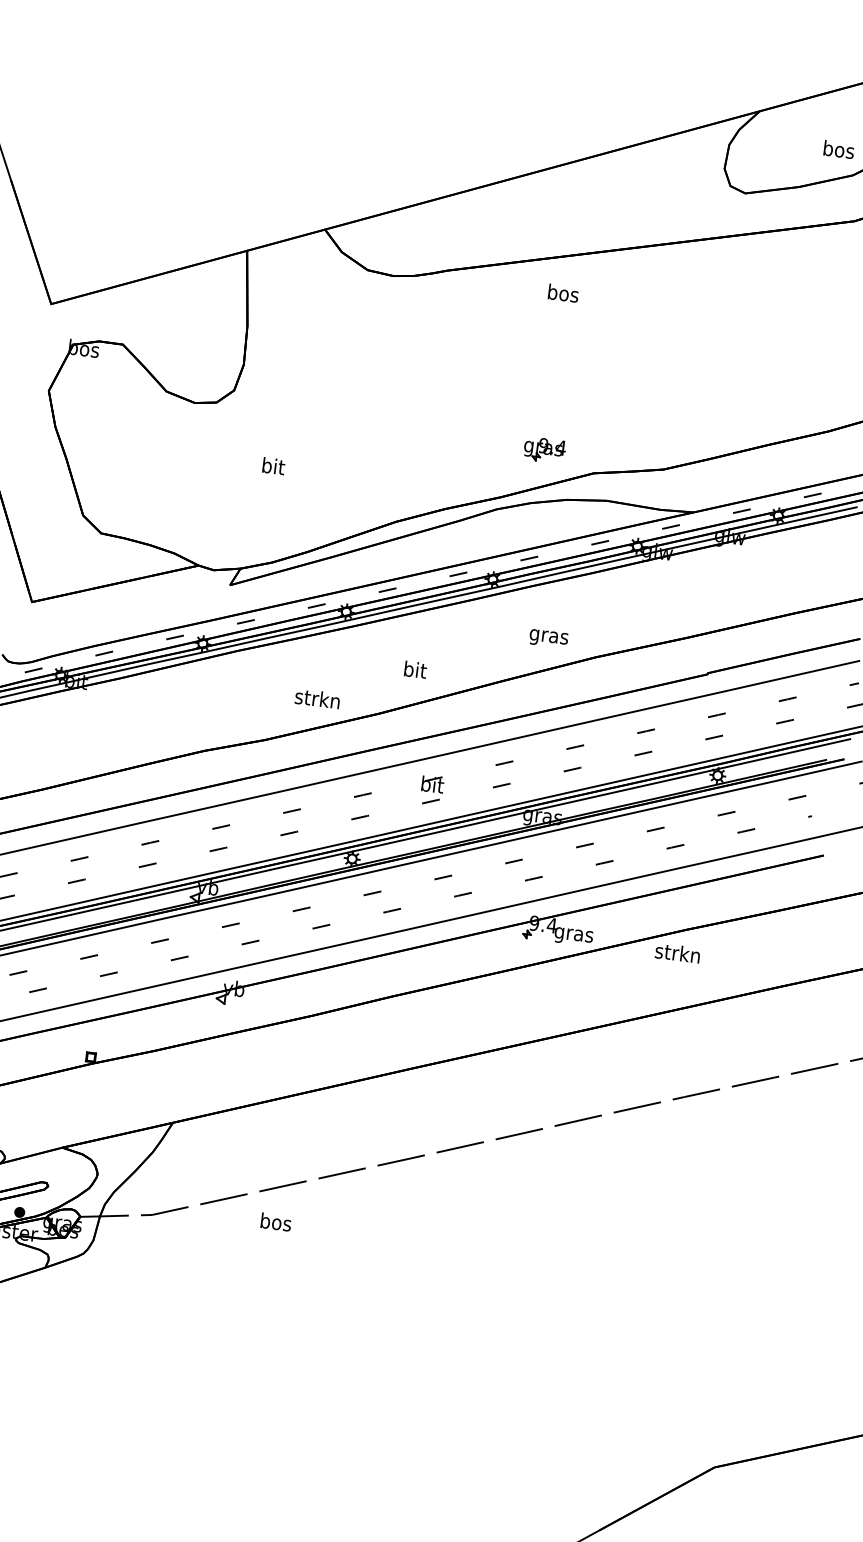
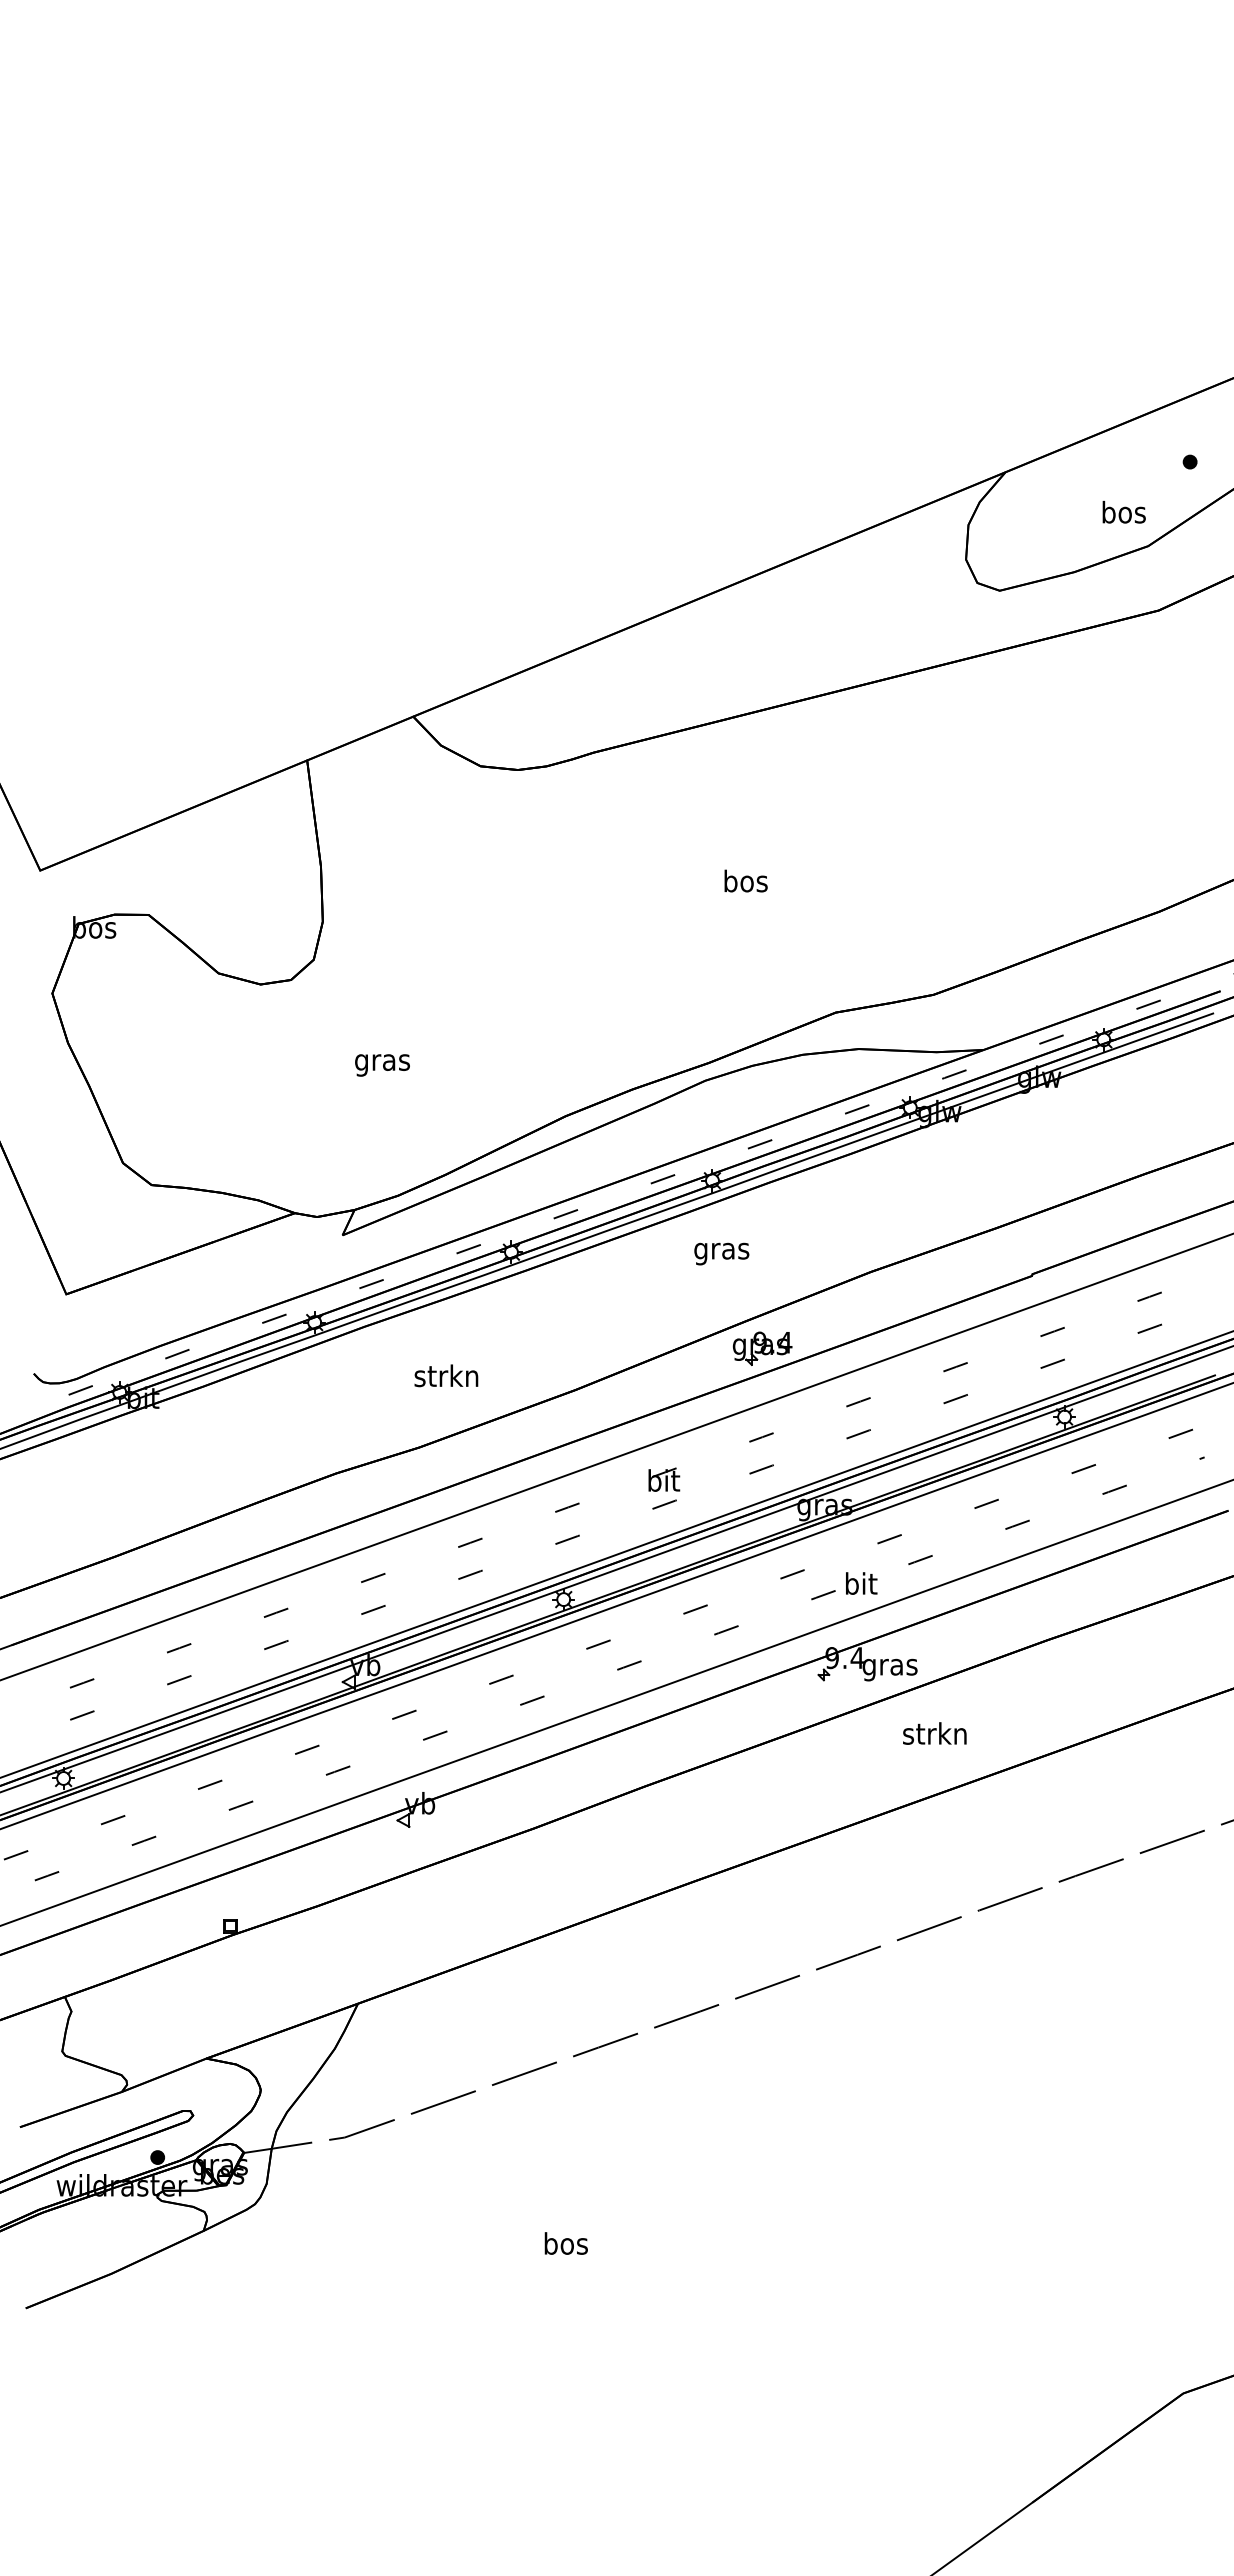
text: (563, 292) -> (745, 880), moved
part: (544, 450) -> (762, 1348), moved
text: (273, 468) -> (382, 1062), bit -> gras
text: (548, 638) -> (721, 1253), moved
text: (415, 669) -> (861, 1583), moved
text: (317, 698) -> (446, 1375), moved
text: (677, 953) -> (934, 1733), moved
text: (275, 1222) -> (565, 2243), moved

